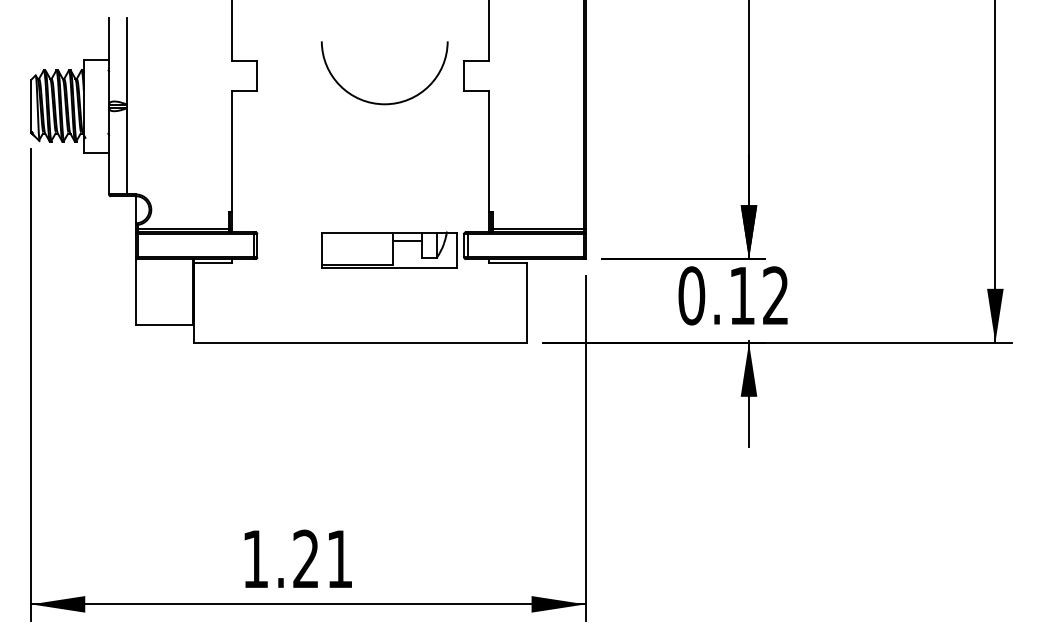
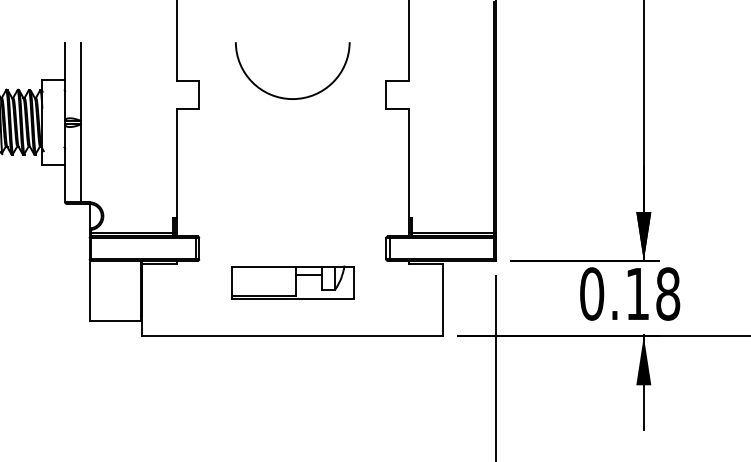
arc: (377, 102) -> (286, 97), moved
part: (389, 249) -> (292, 281), moved
text: (775, 295) -> (667, 293), 0.12 -> 0.18

